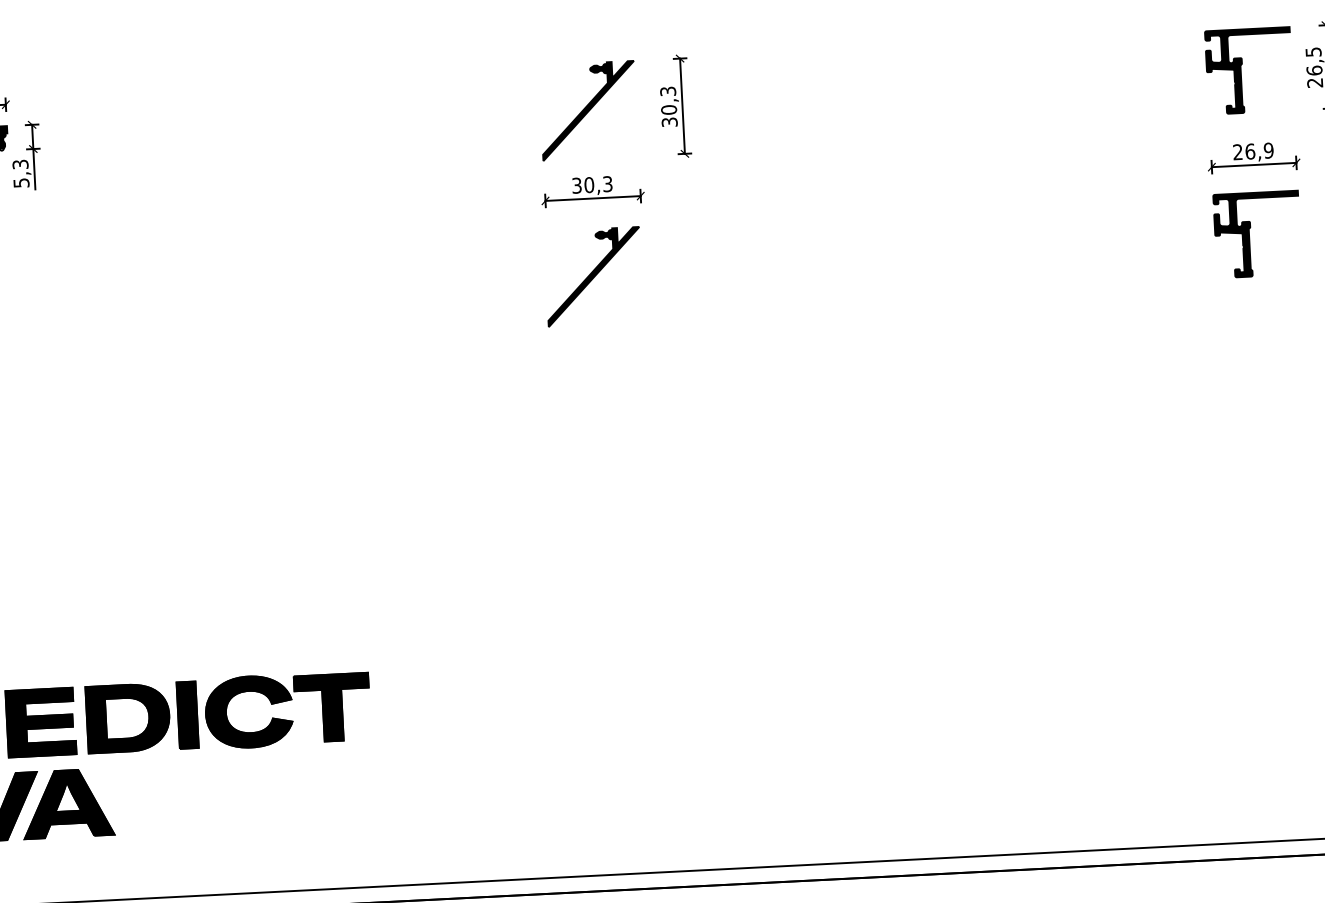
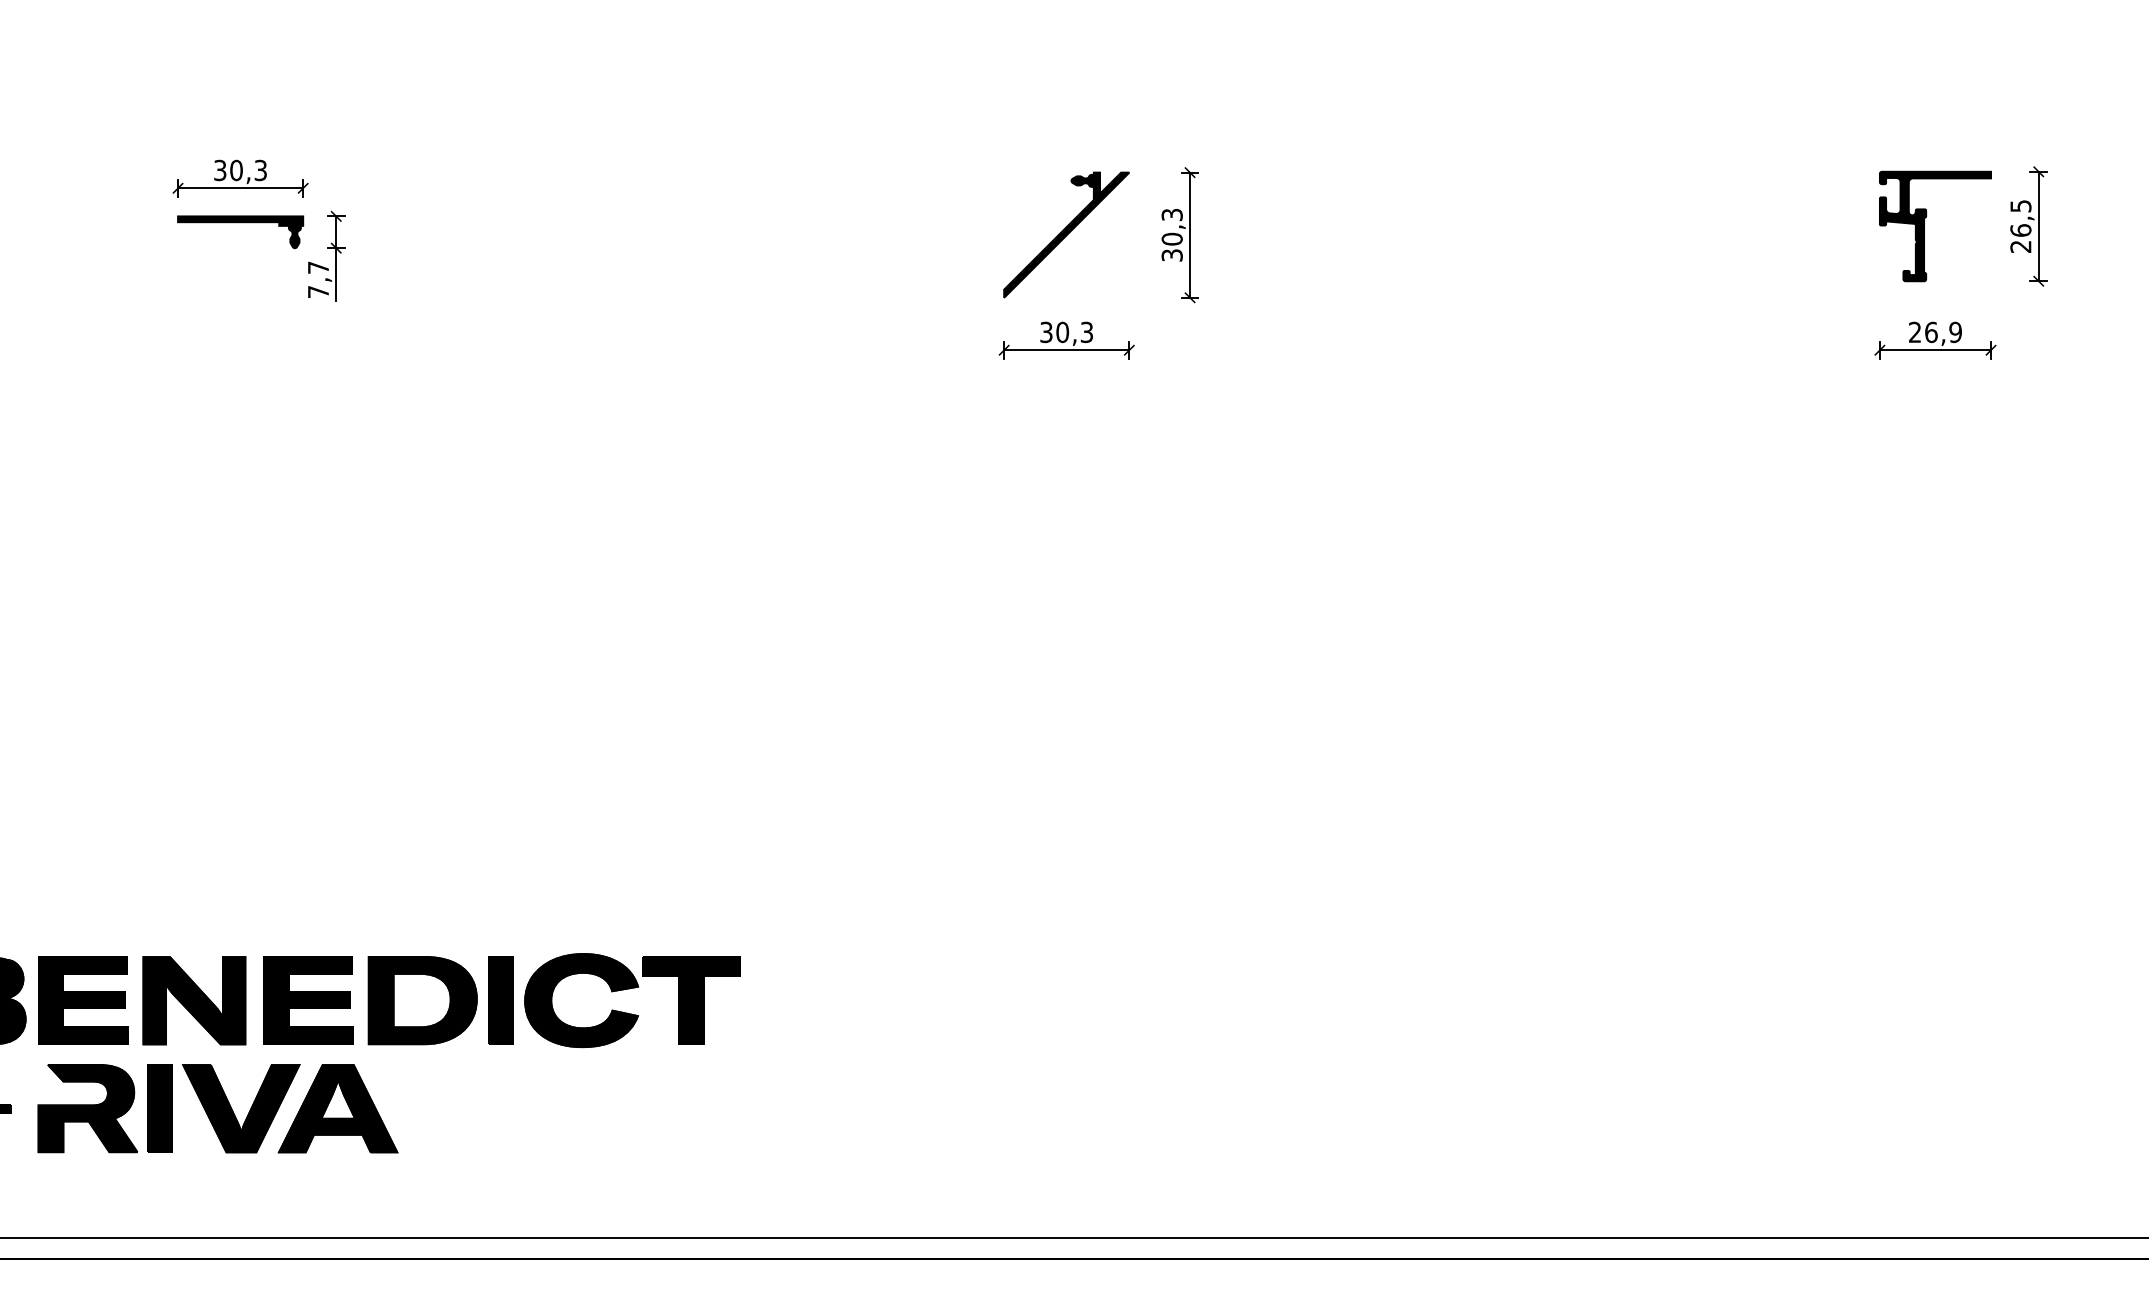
text: (21, 173) -> (318, 279), 5,3 -> 7,7
part: (1249, 234) -> (1924, 441), removed
part: (593, 276) -> (1062, 452), removed

